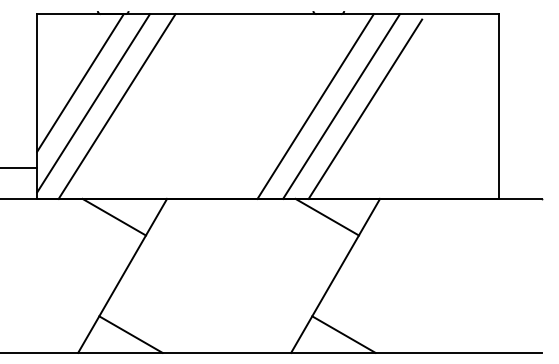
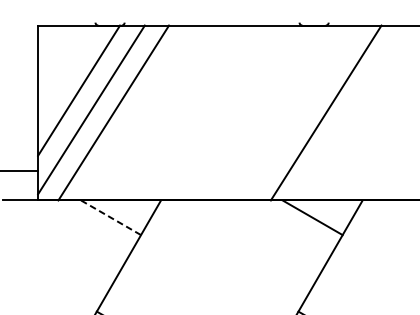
line: (315, 106) -> (301, 112), removed
line: (365, 108) -> (348, 114), removed
line: (114, 217) -> (111, 218), solid -> dashed

